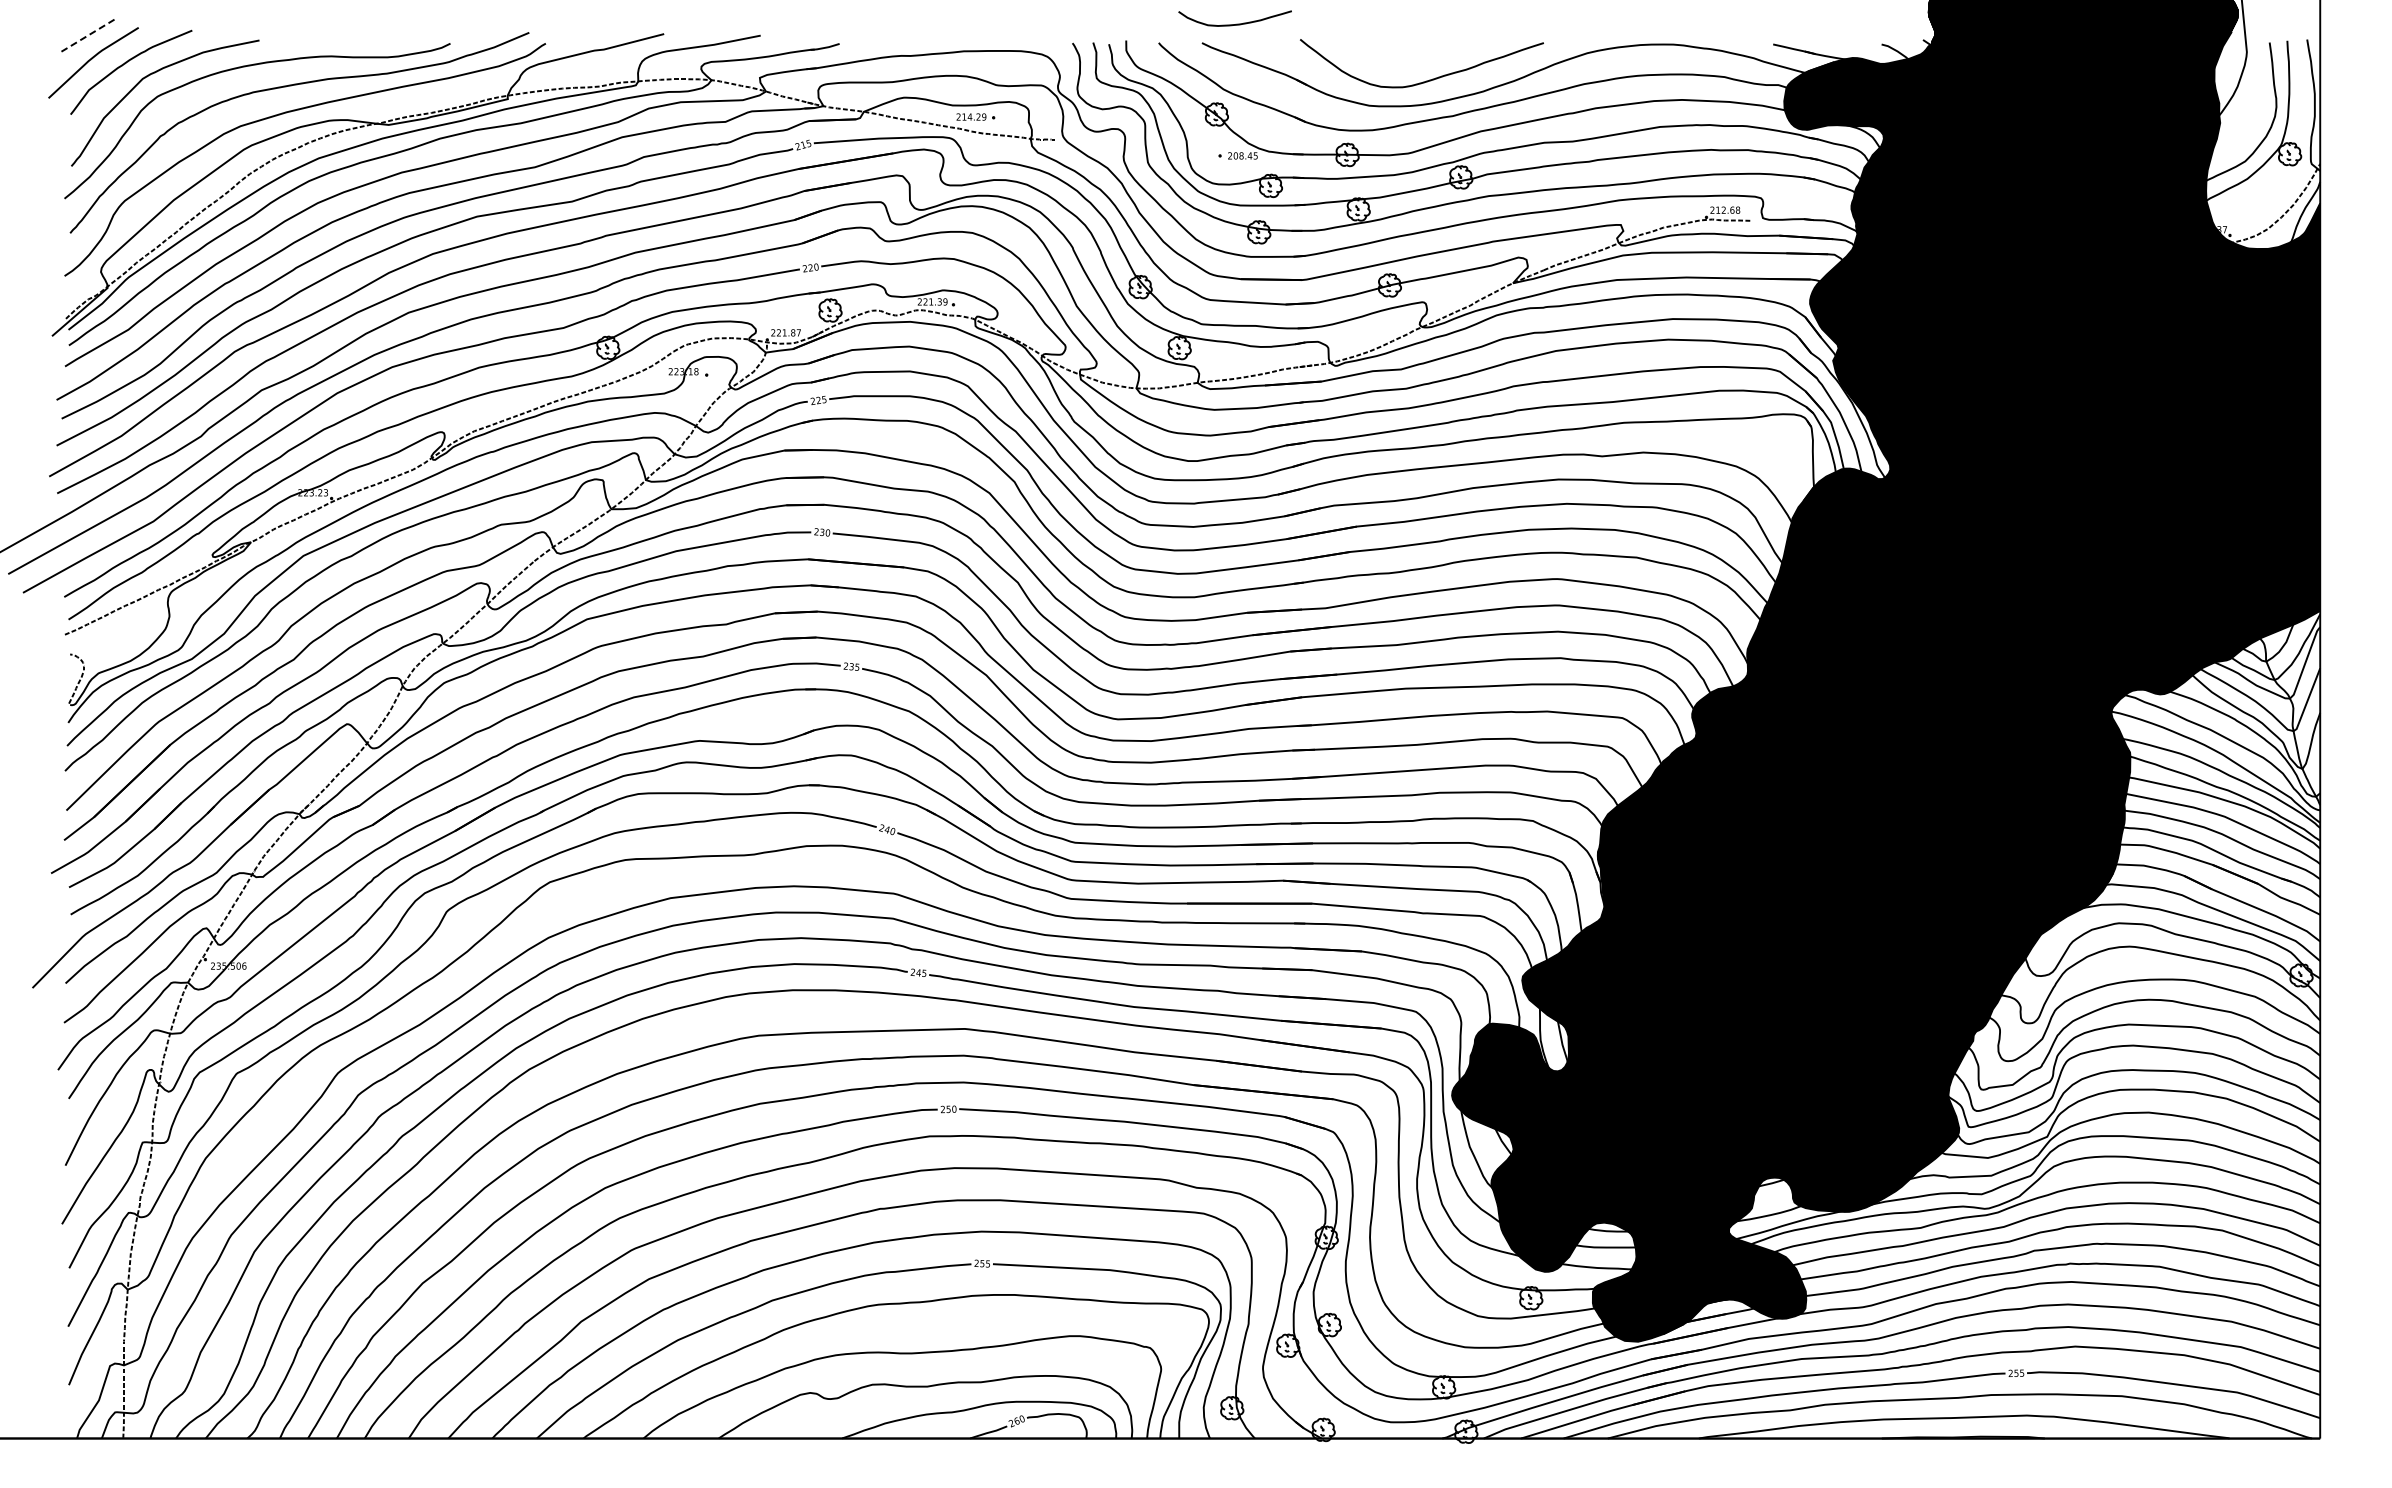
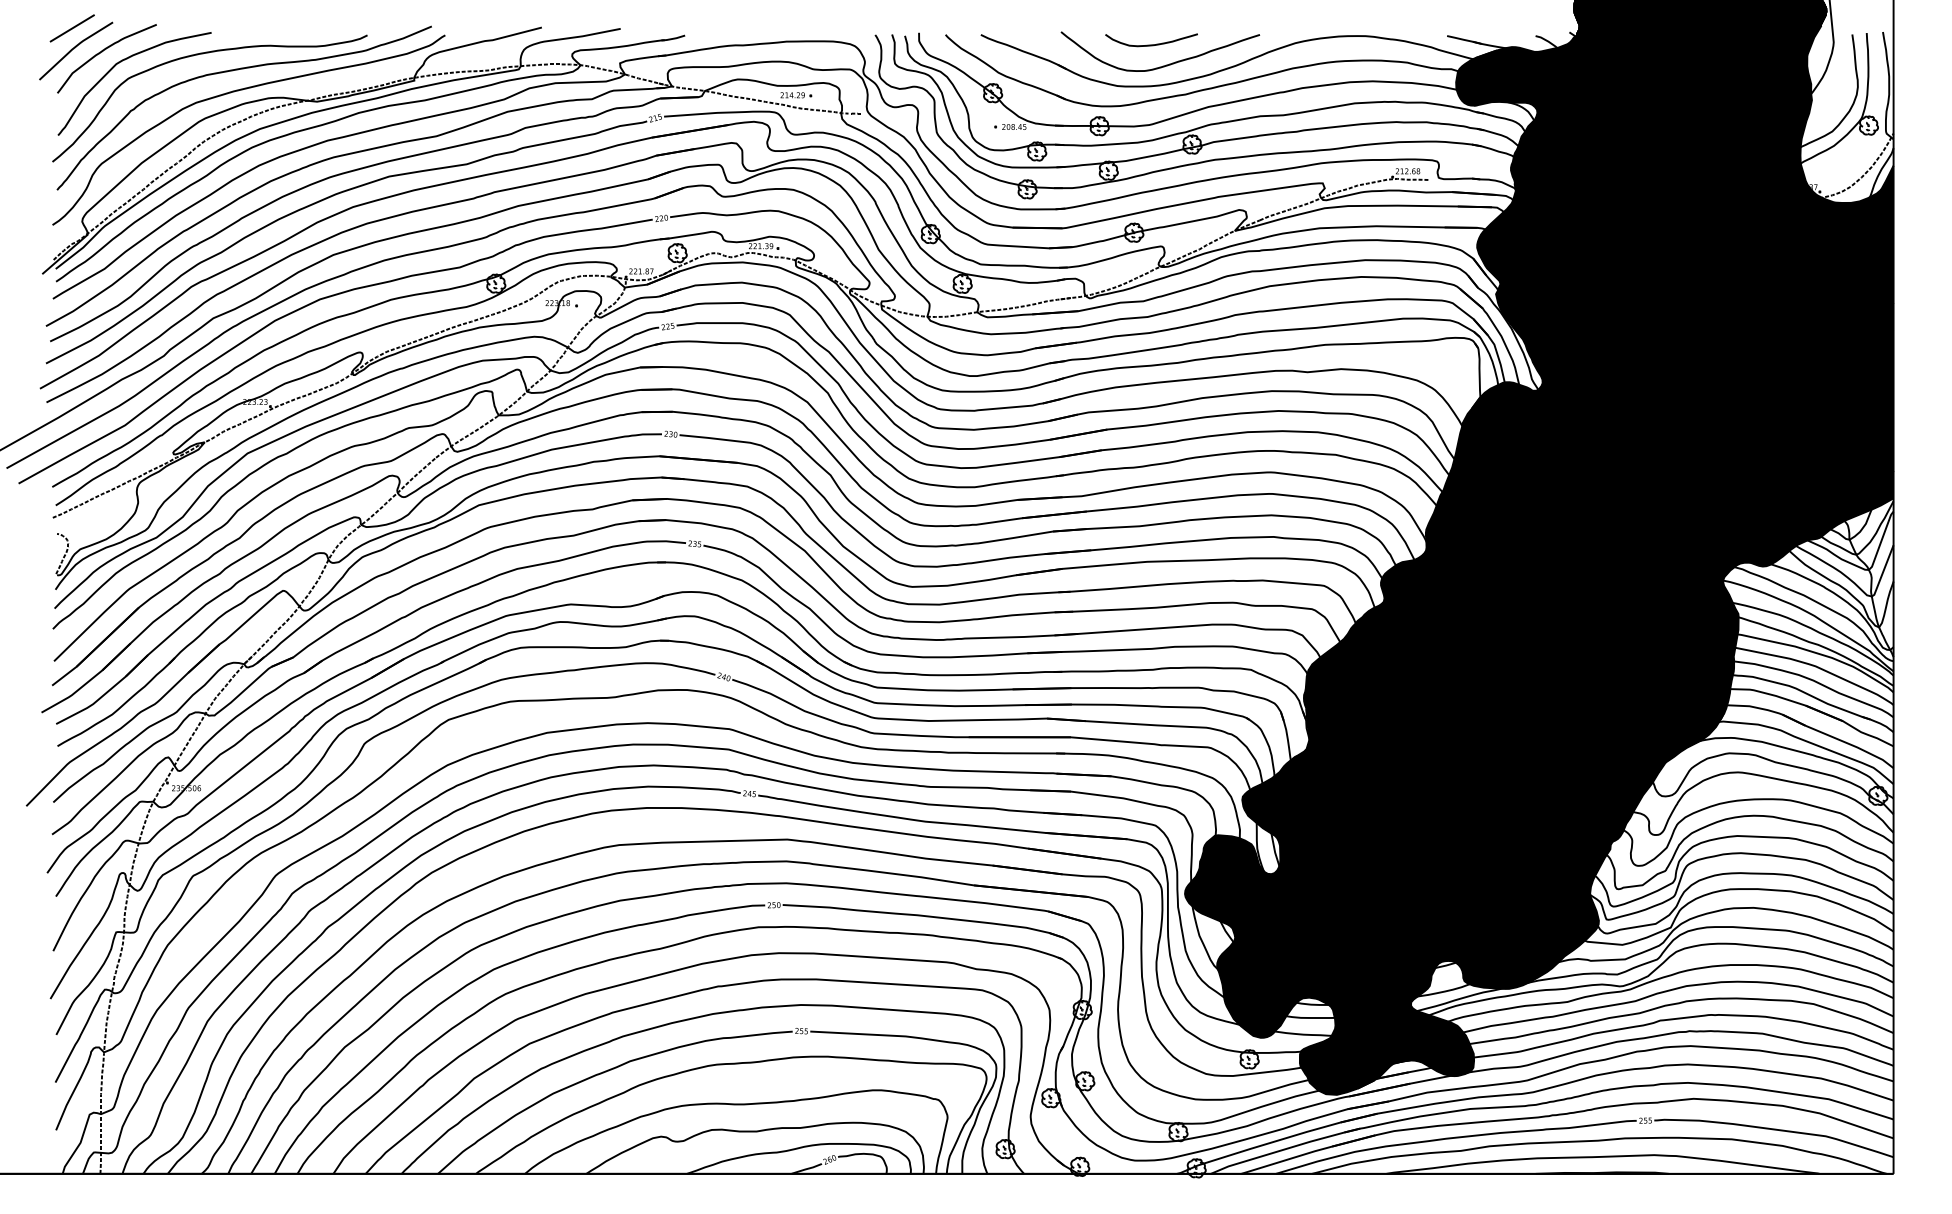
curve: (1236, 23) -> (1152, 44), moved
line: (89, 34) -> (72, 27), dashed -> solid

